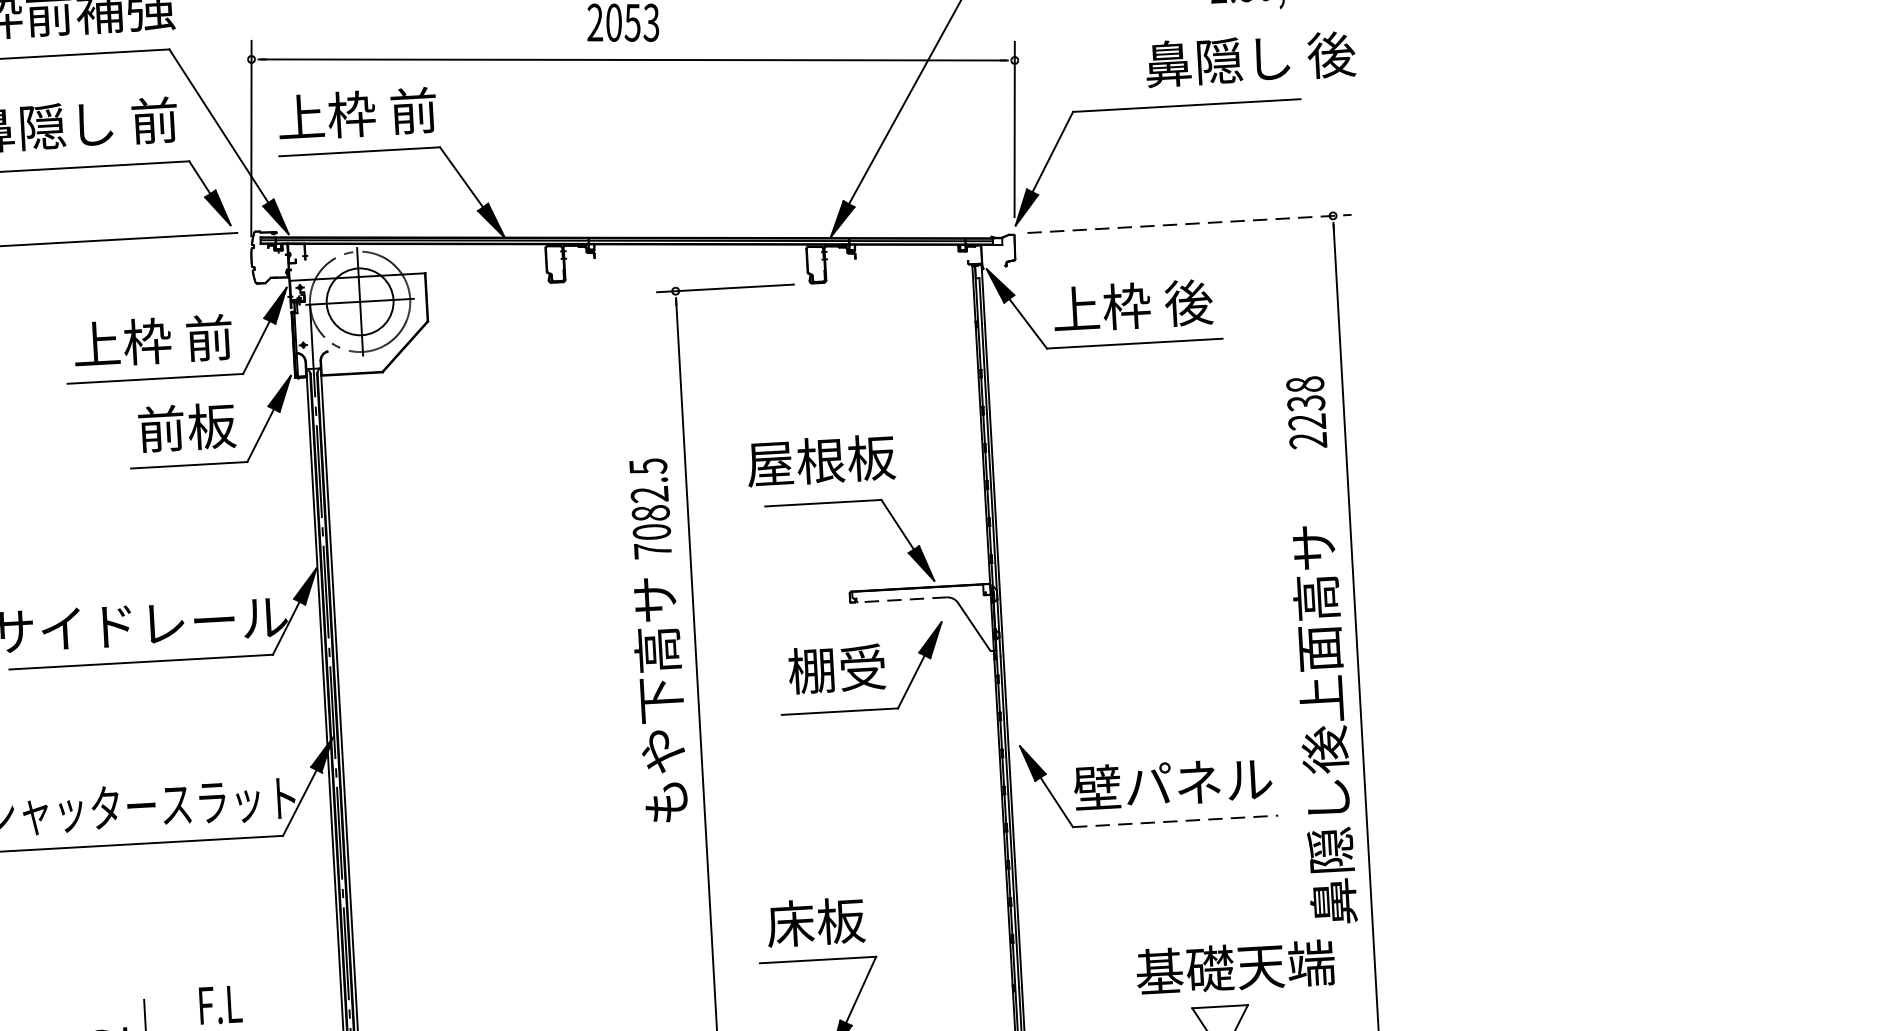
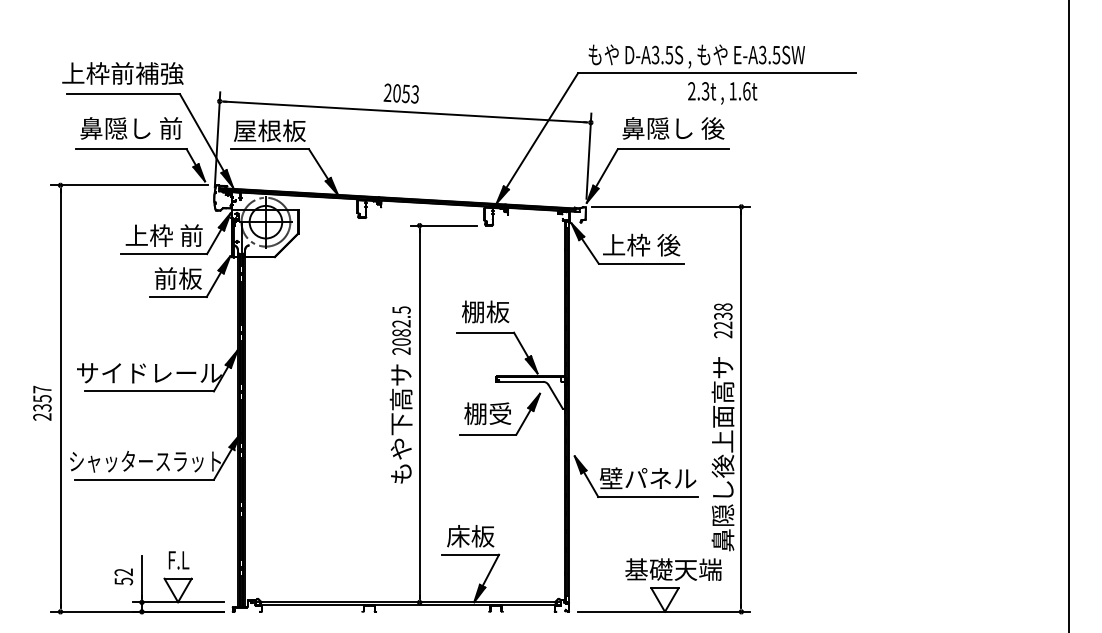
text: (1250, 59) -> (673, 128), moved
text: (356, 113) -> (269, 130), 上枠 前 -> 屋根板
line: (1189, 223) -> (671, 206), dashed -> solid
text: (1307, 411) -> (723, 320), moved
text: (820, 459) -> (485, 311), 屋根板 -> 棚板
text: (652, 549) -> (401, 350), 7082.5 -> 2082.5
line: (902, 599) -> (521, 381), dashed -> solid
line: (1175, 822) -> (648, 497), dashed -> solid

